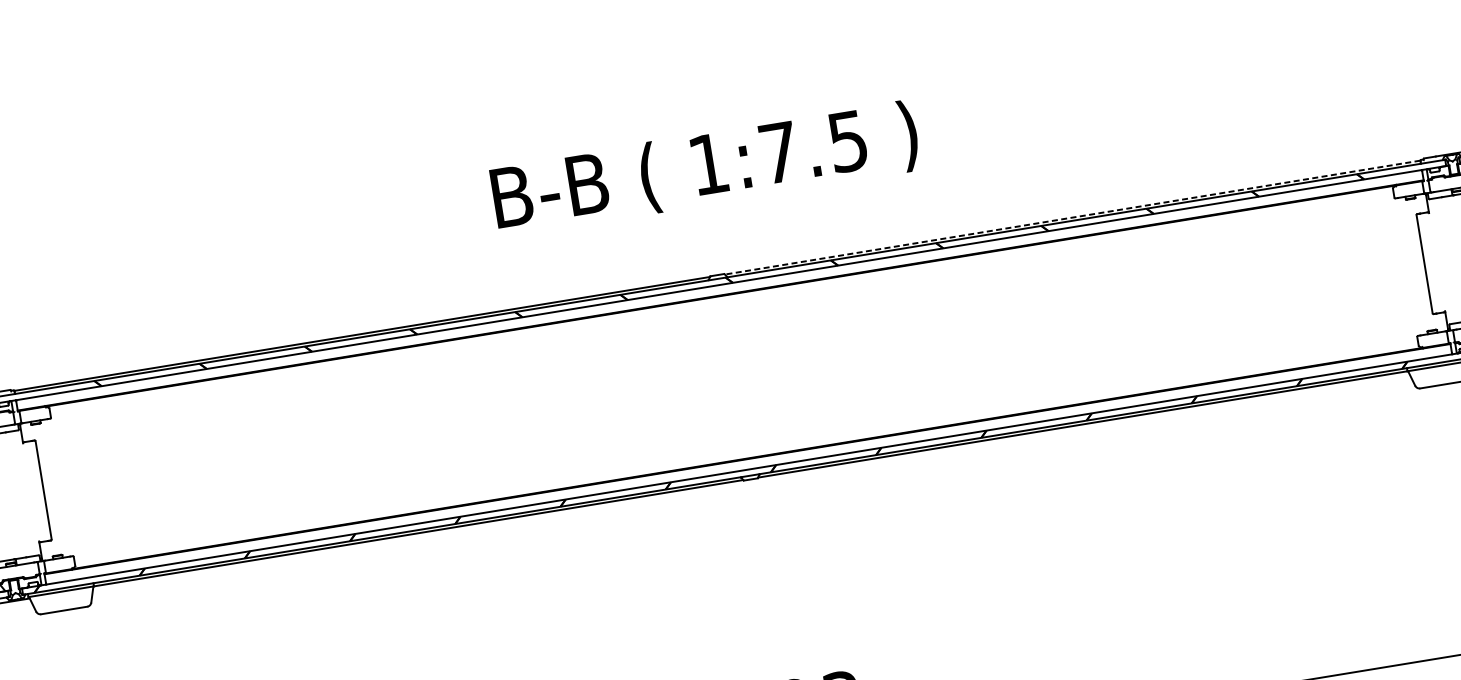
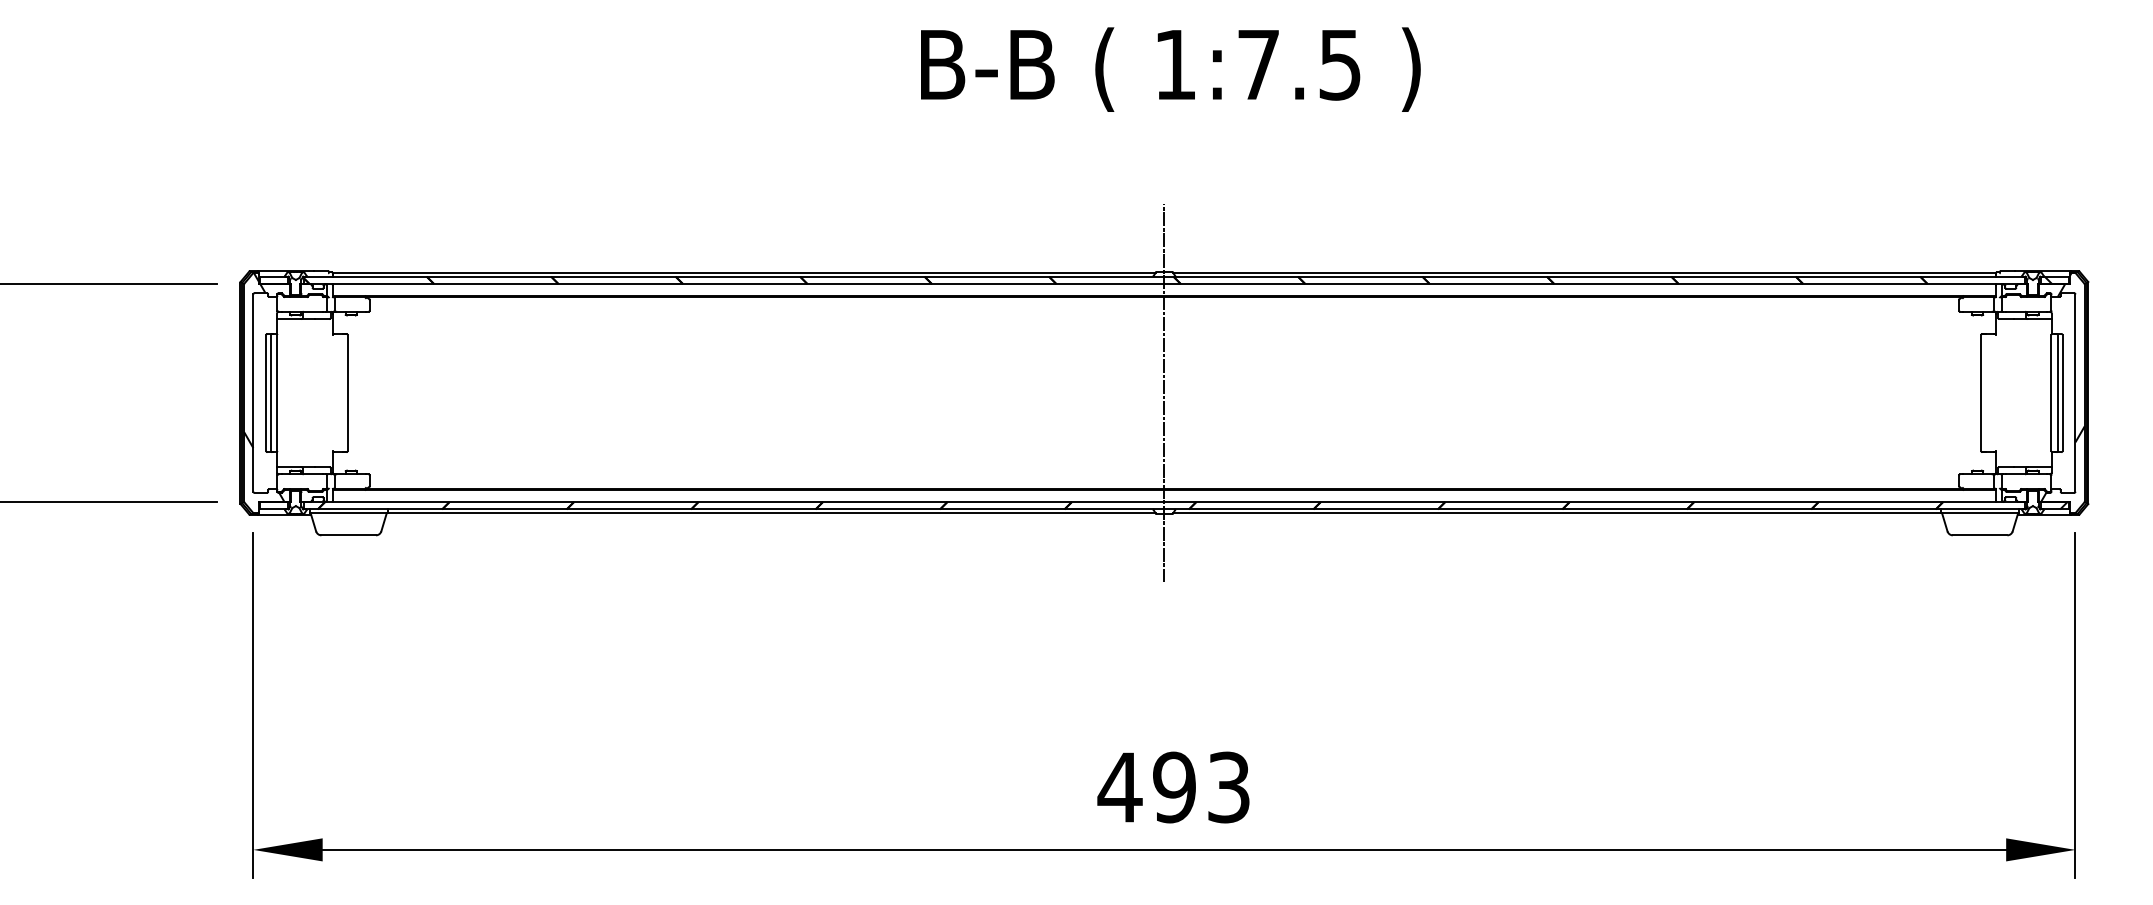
text: (705, 168) -> (1170, 69), moved
line: (1072, 217) -> (1584, 272), dashed -> solid
line: (734, 376) -> (1164, 392), added

